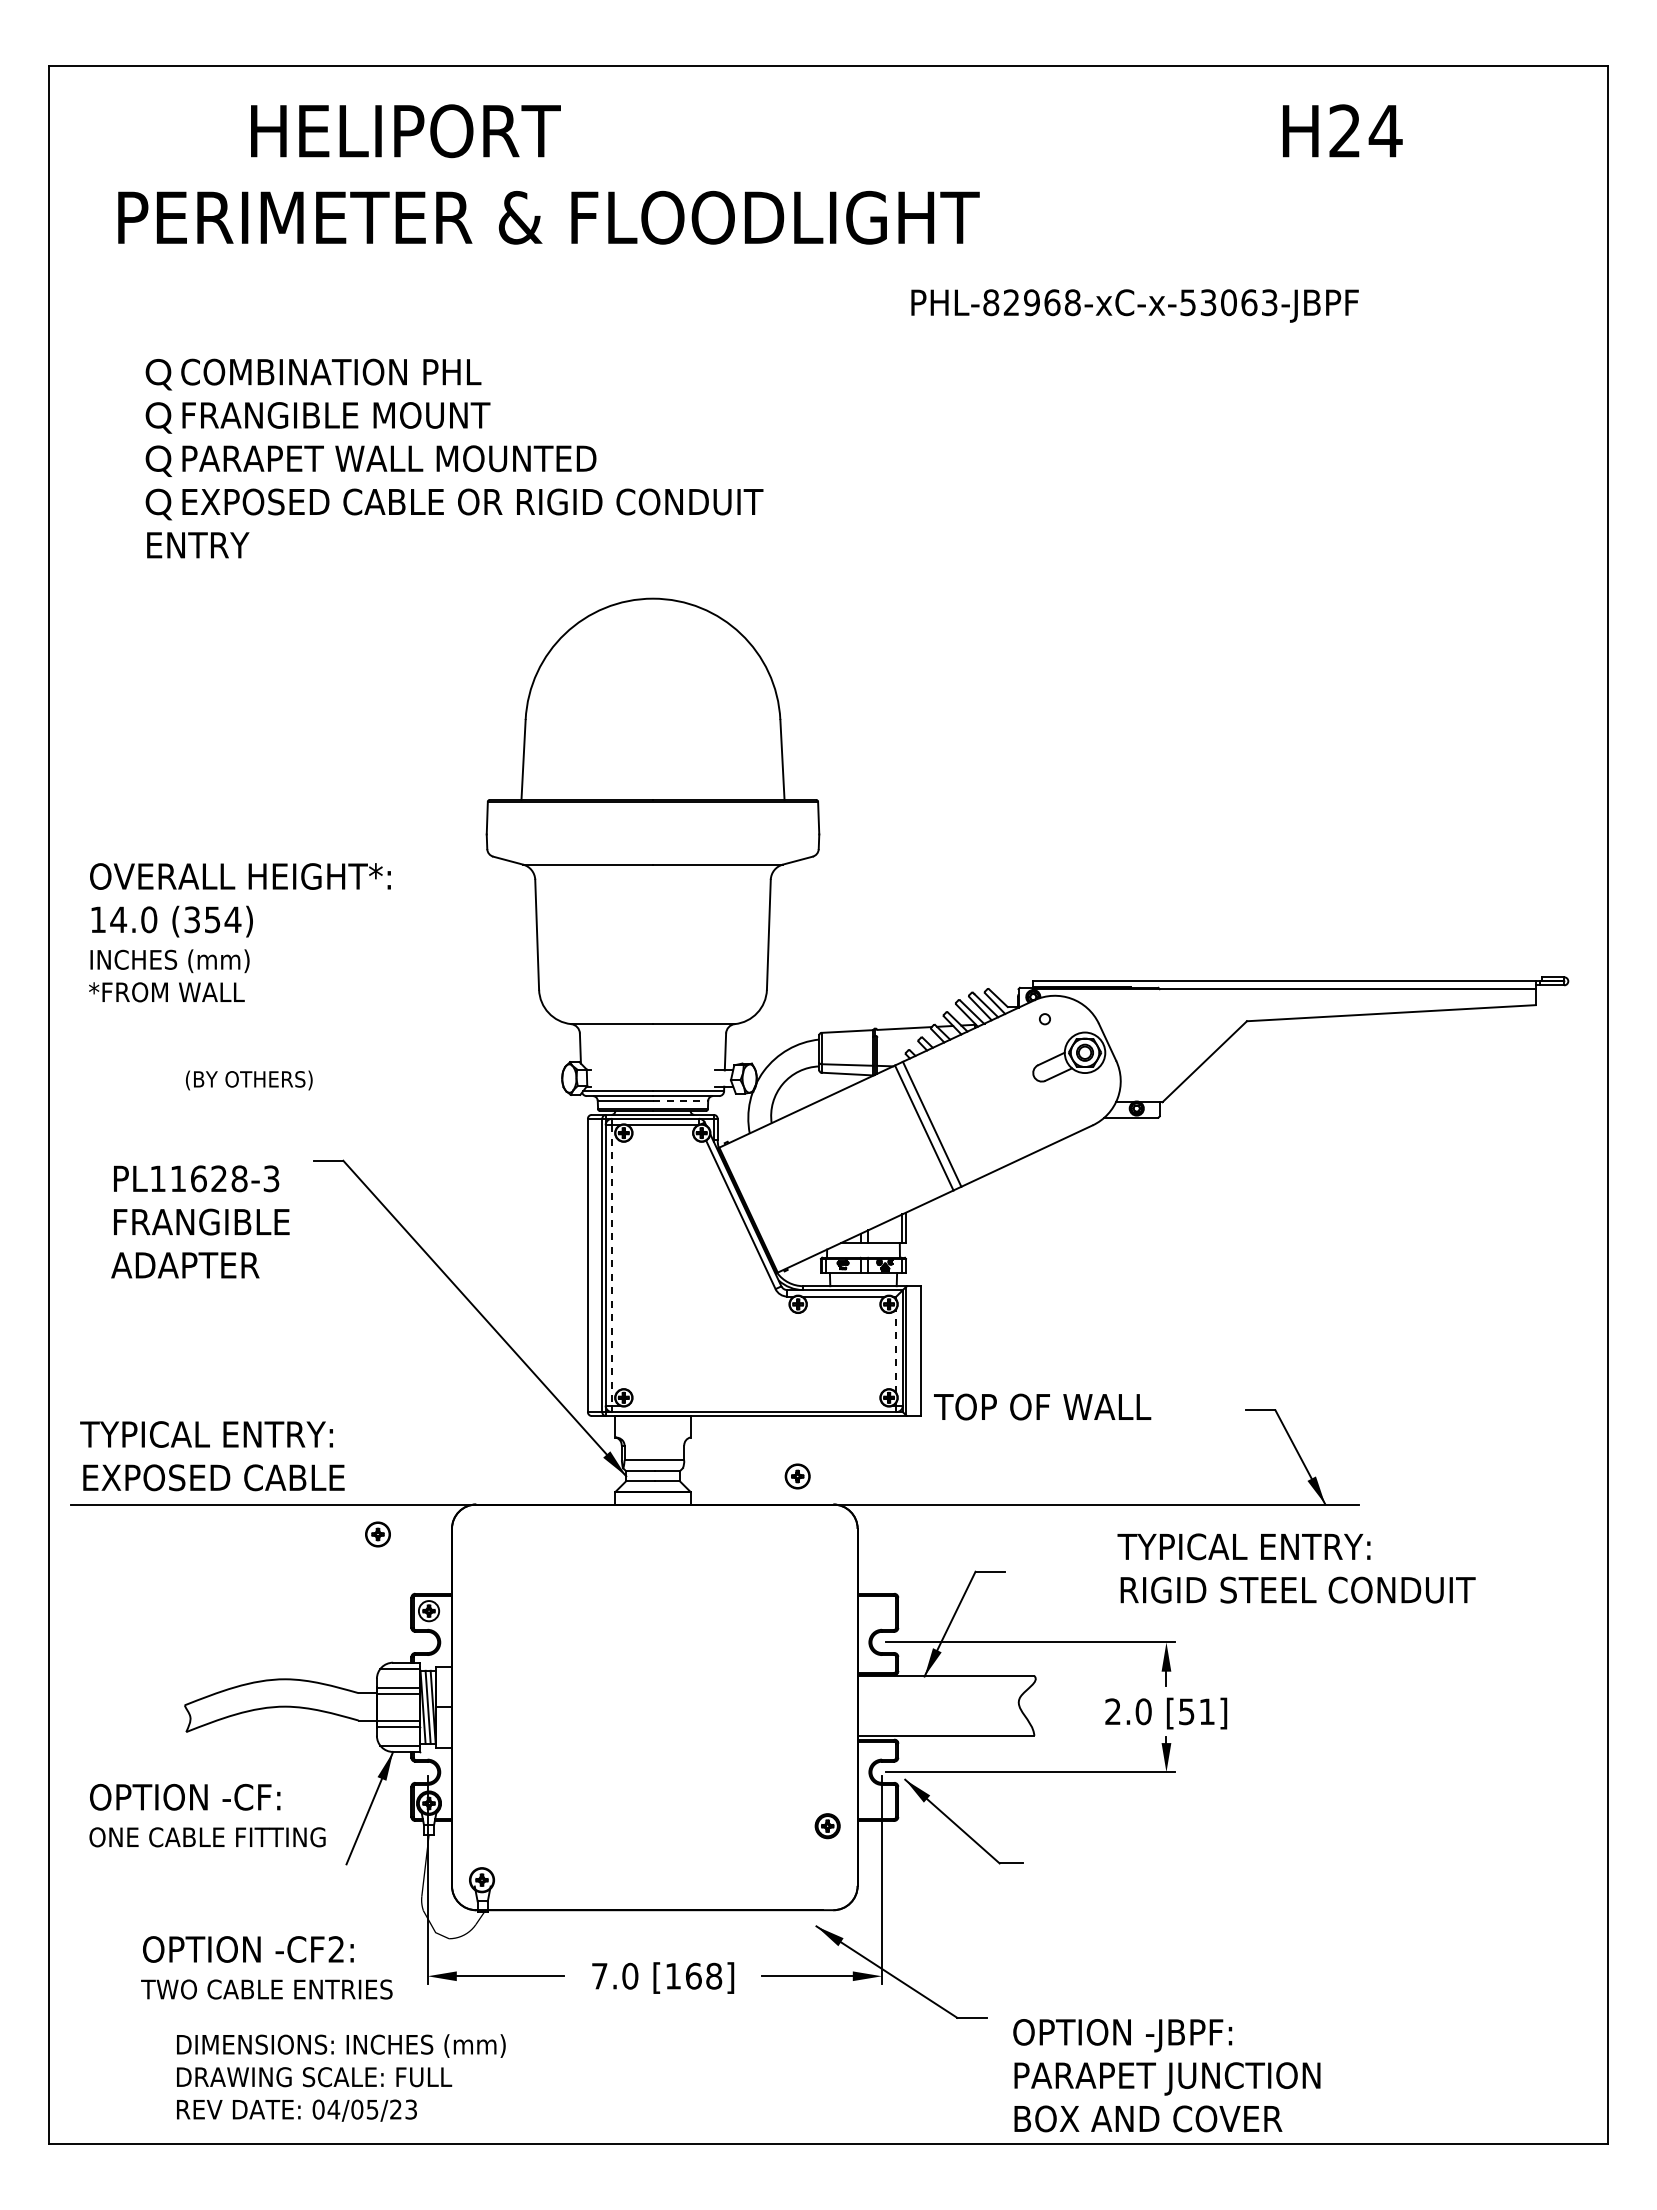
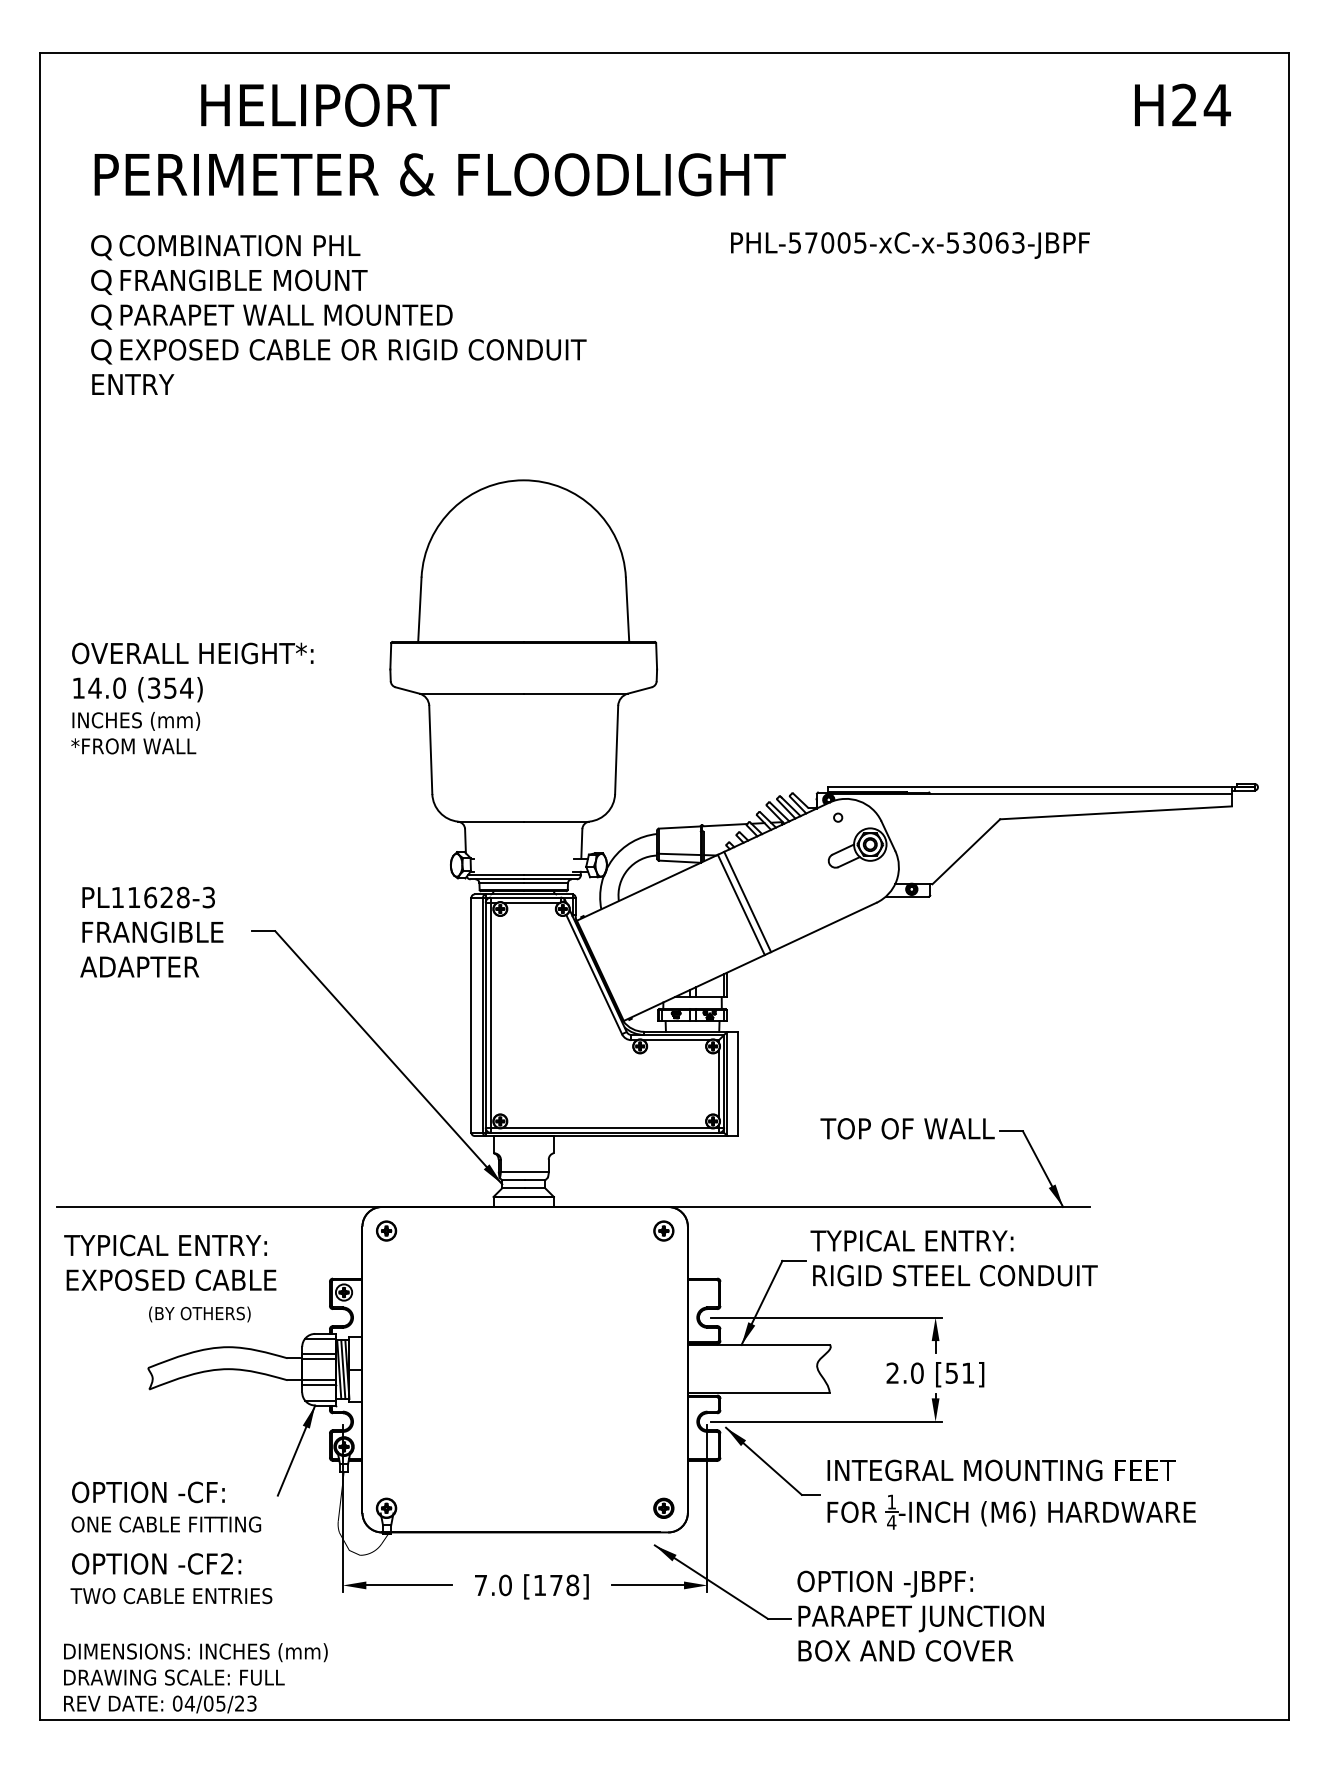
text: (1342, 130) -> (1182, 104), moved
text: (1031, 302) -> (827, 242), PHL-82968-xC-x-53063-JBPF -> PHL-57005-xC-x-53063-JBPF
text: (454, 458) -> (338, 314), moved
text: (239, 932) -> (192, 698), moved
text: (249, 1080) -> (200, 1314), moved
line: (680, 1100) -> (545, 882), dashed -> solid
text: (200, 1221) -> (151, 931), moved
line: (612, 1265) -> (491, 1015), dashed -> solid
line: (896, 1351) -> (719, 1084), dashed -> solid
line: (756, 1405) -> (606, 1127), added
text: (1042, 1406) -> (907, 1128), moved
text: (212, 1456) -> (170, 1263), moved
part: (797, 1476) -> (663, 1231), moved
part: (377, 1534) -> (386, 1231), moved
text: (1296, 1568) -> (954, 1258), moved
text: (207, 1815) -> (166, 1507), moved
part: (827, 1826) -> (663, 1508), moved
part: (1257, 1872) -> (1008, 1502), added
text: (266, 1967) -> (171, 1578), moved
text: (693, 1975) -> (556, 1584), [168] -> [178]
text: (1166, 2075) -> (920, 1616), moved
text: (341, 2077) -> (196, 1677), moved

